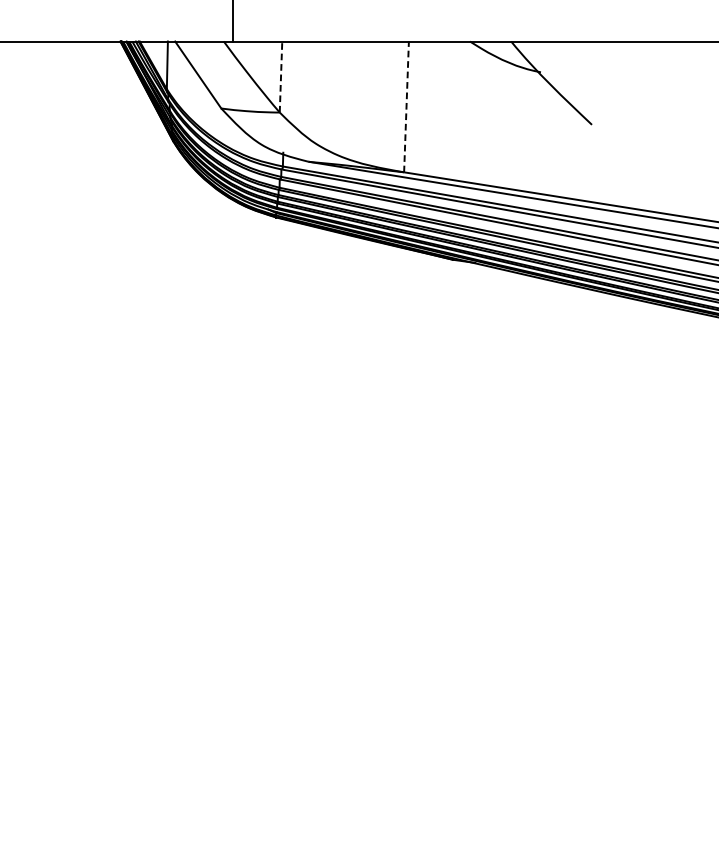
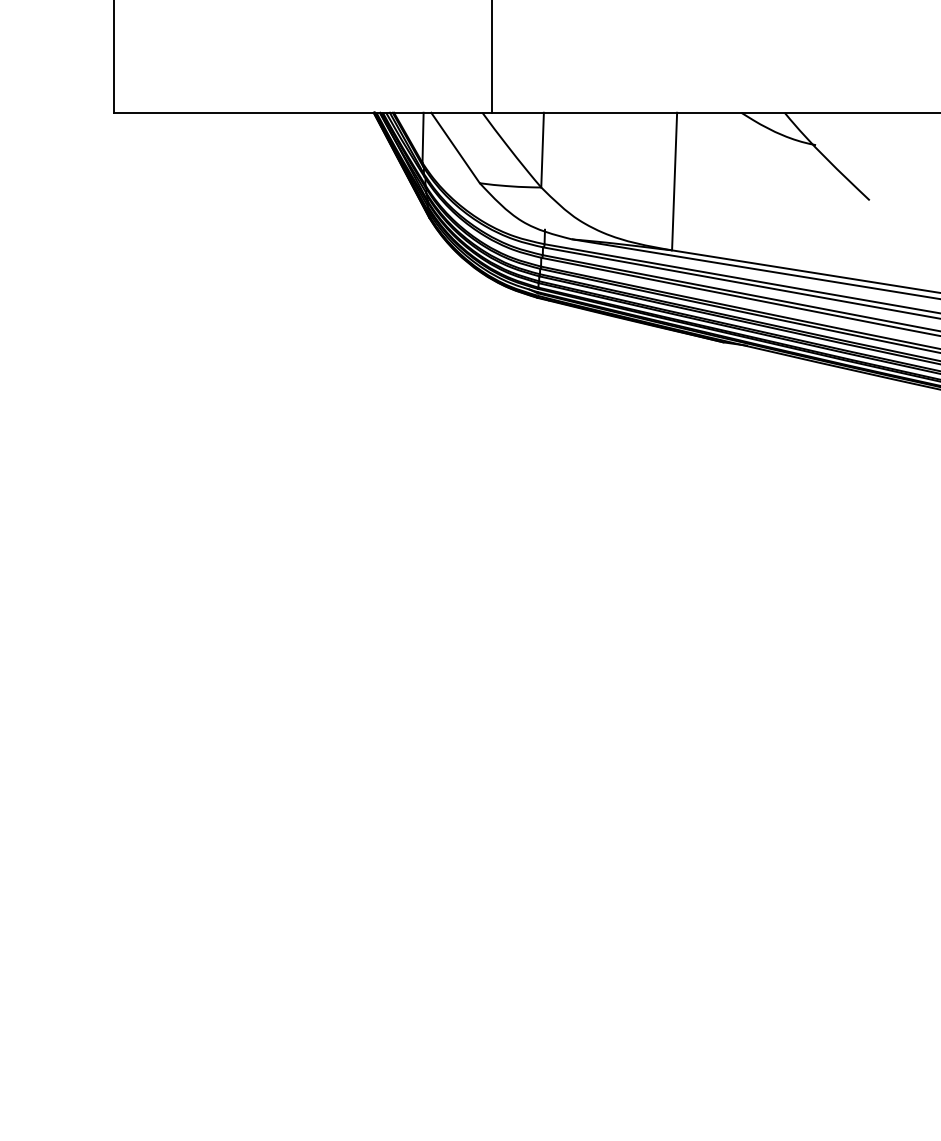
line: (280, 76) -> (542, 149), dashed -> solid
line: (406, 106) -> (674, 181), dashed -> solid

